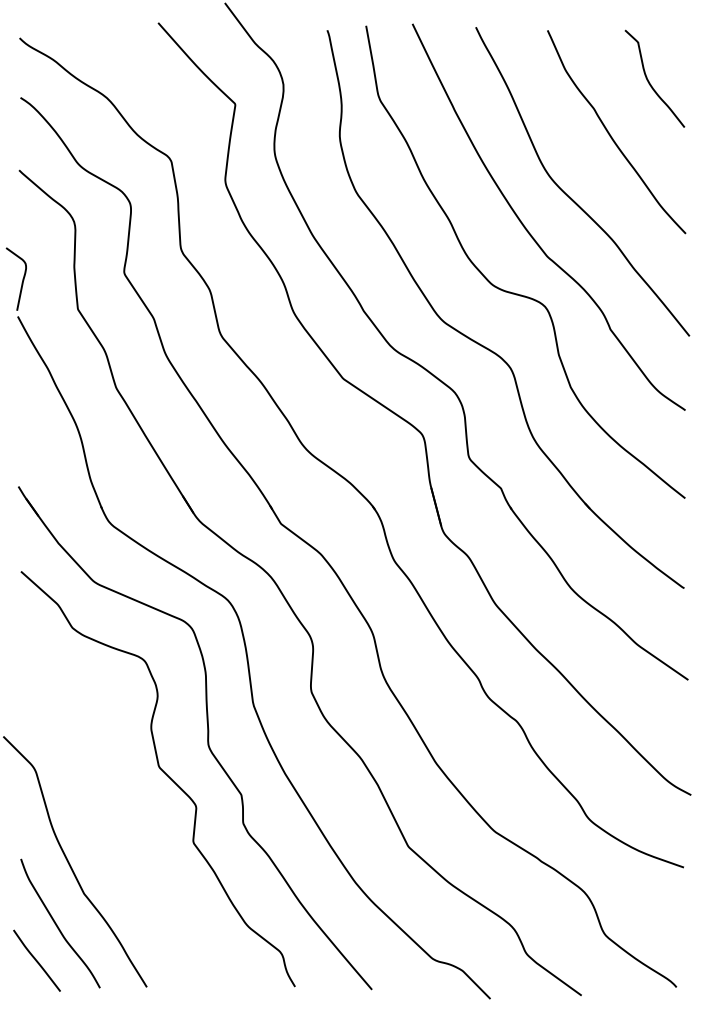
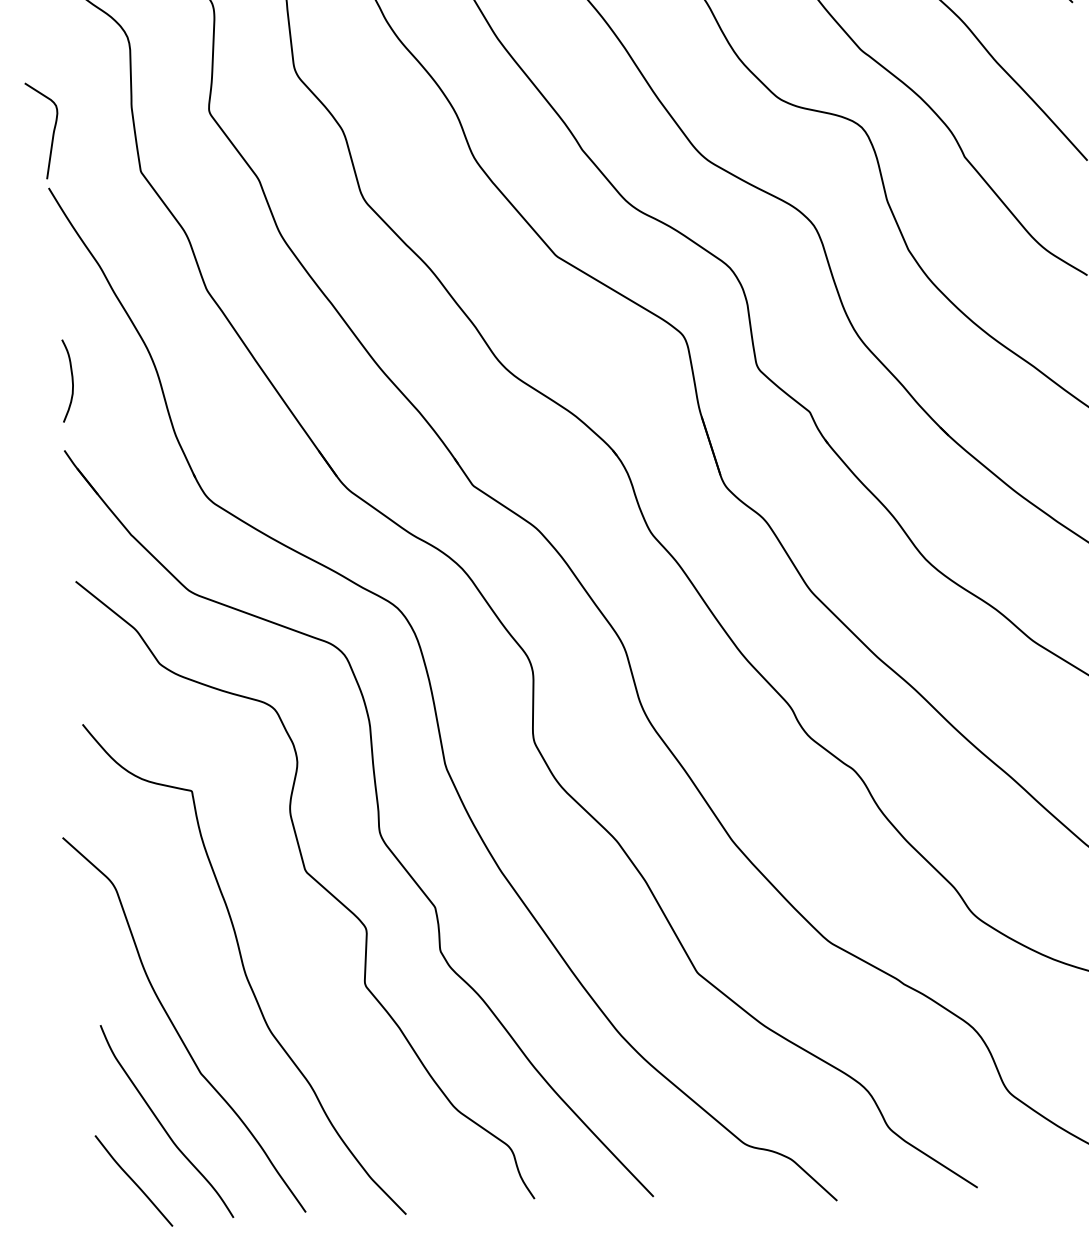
curve: (25, 441) -> (71, 380), added
curve: (115, 827) -> (243, 968), added

